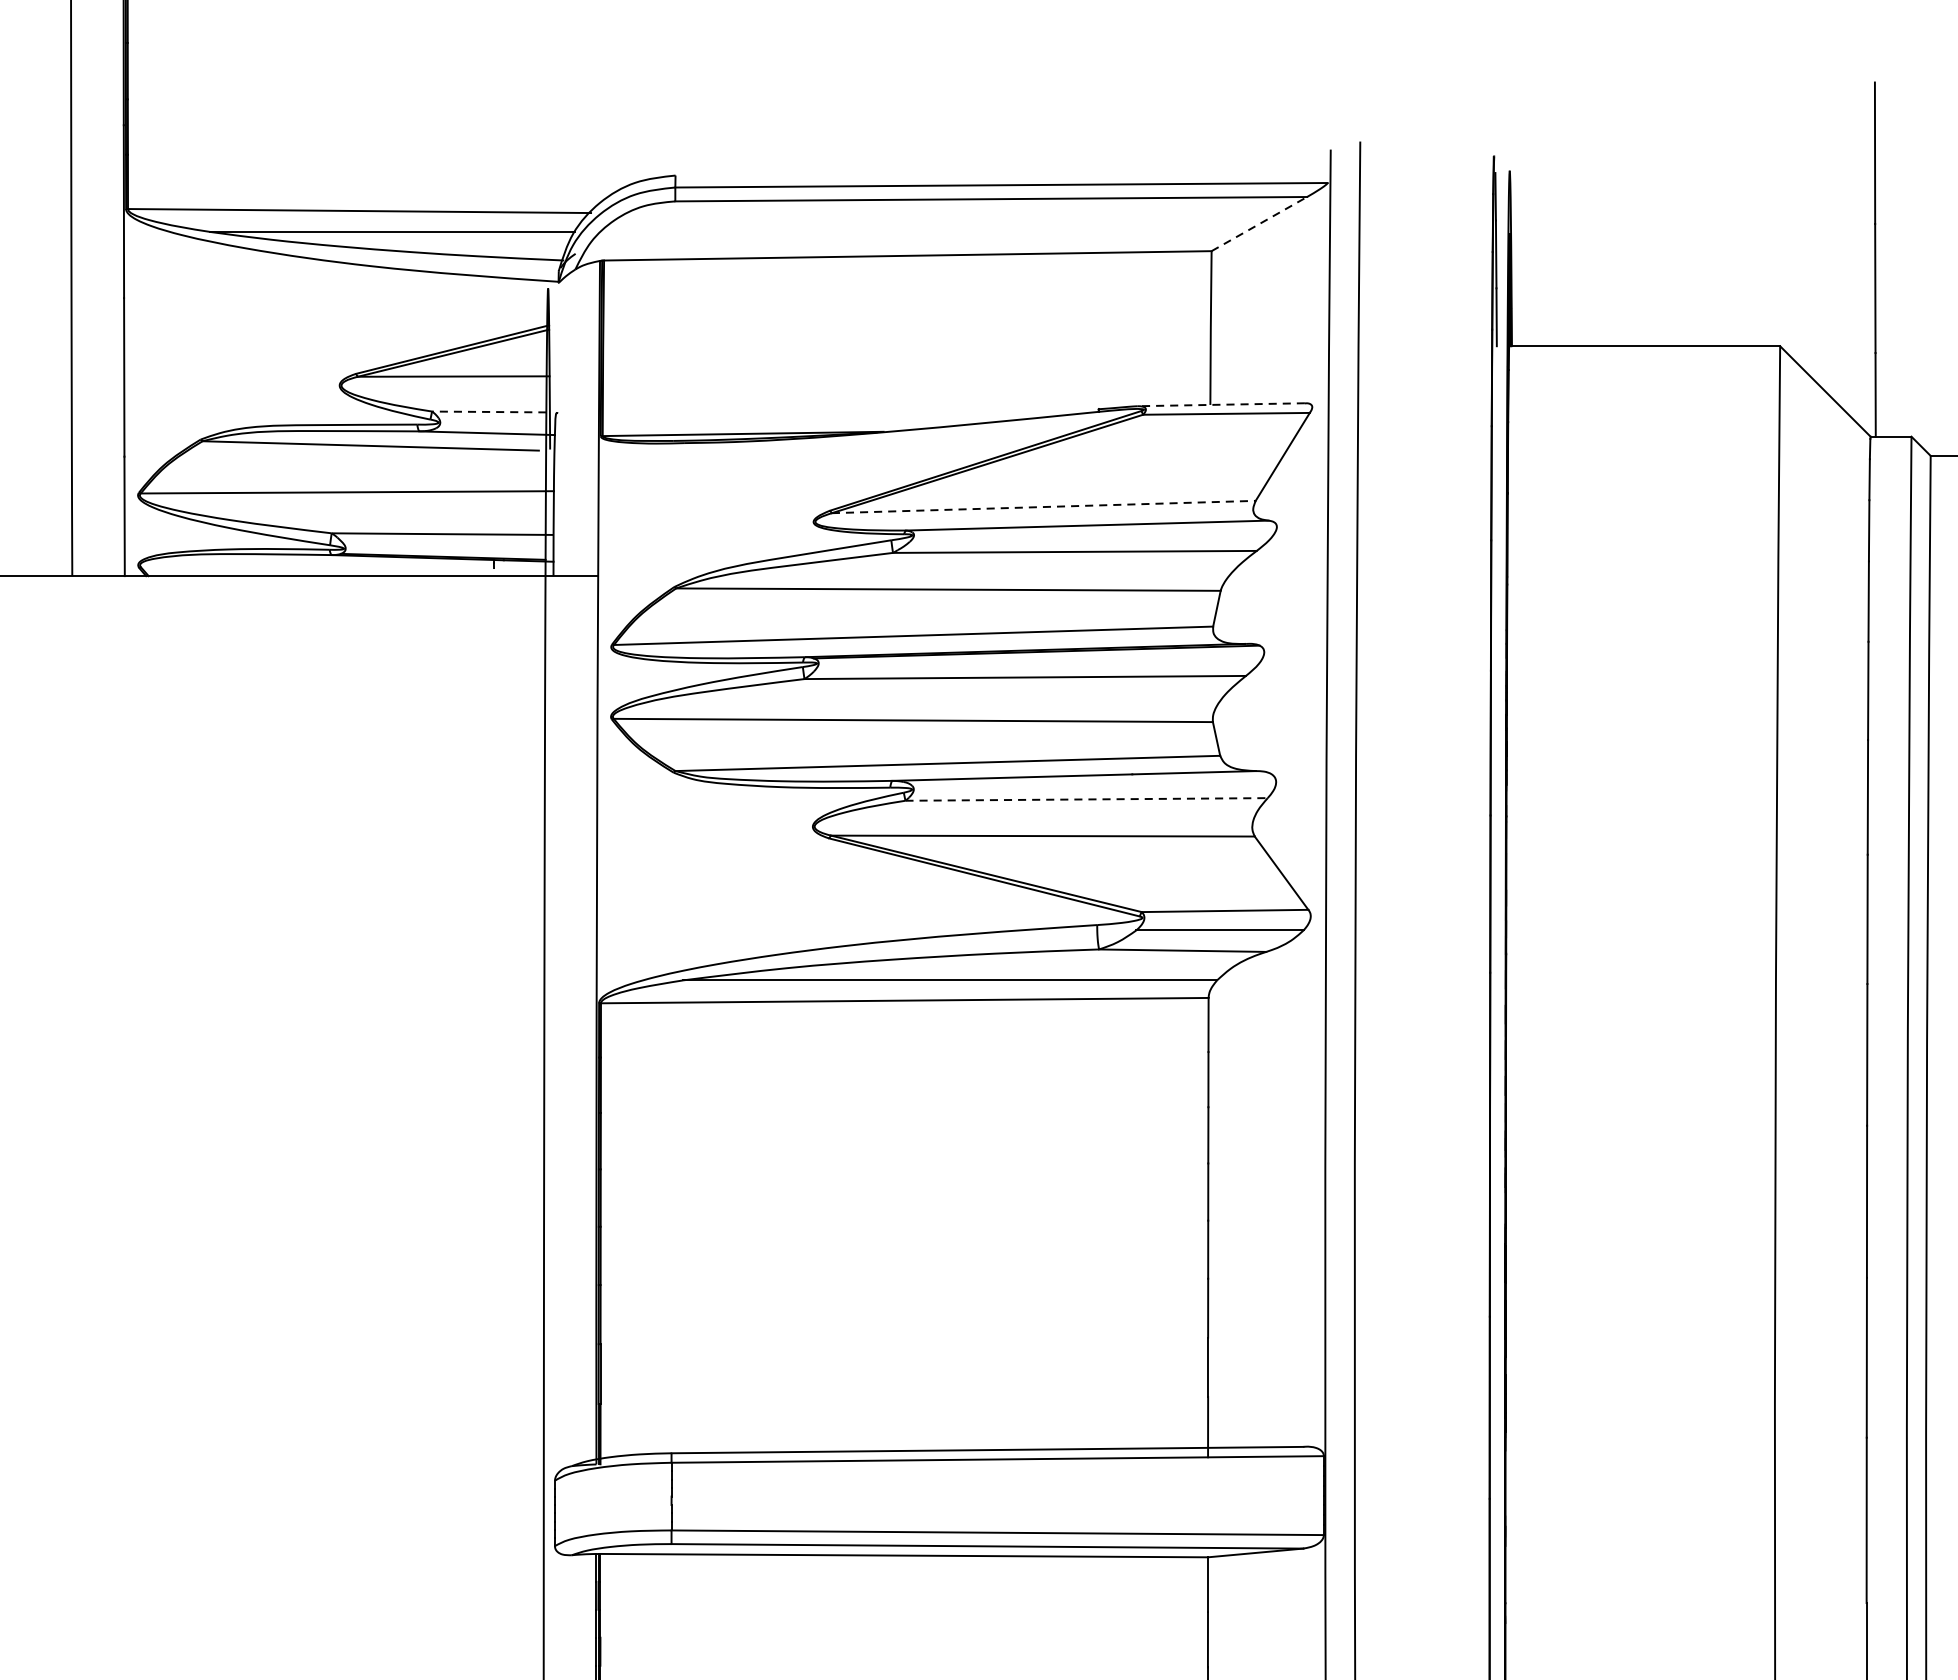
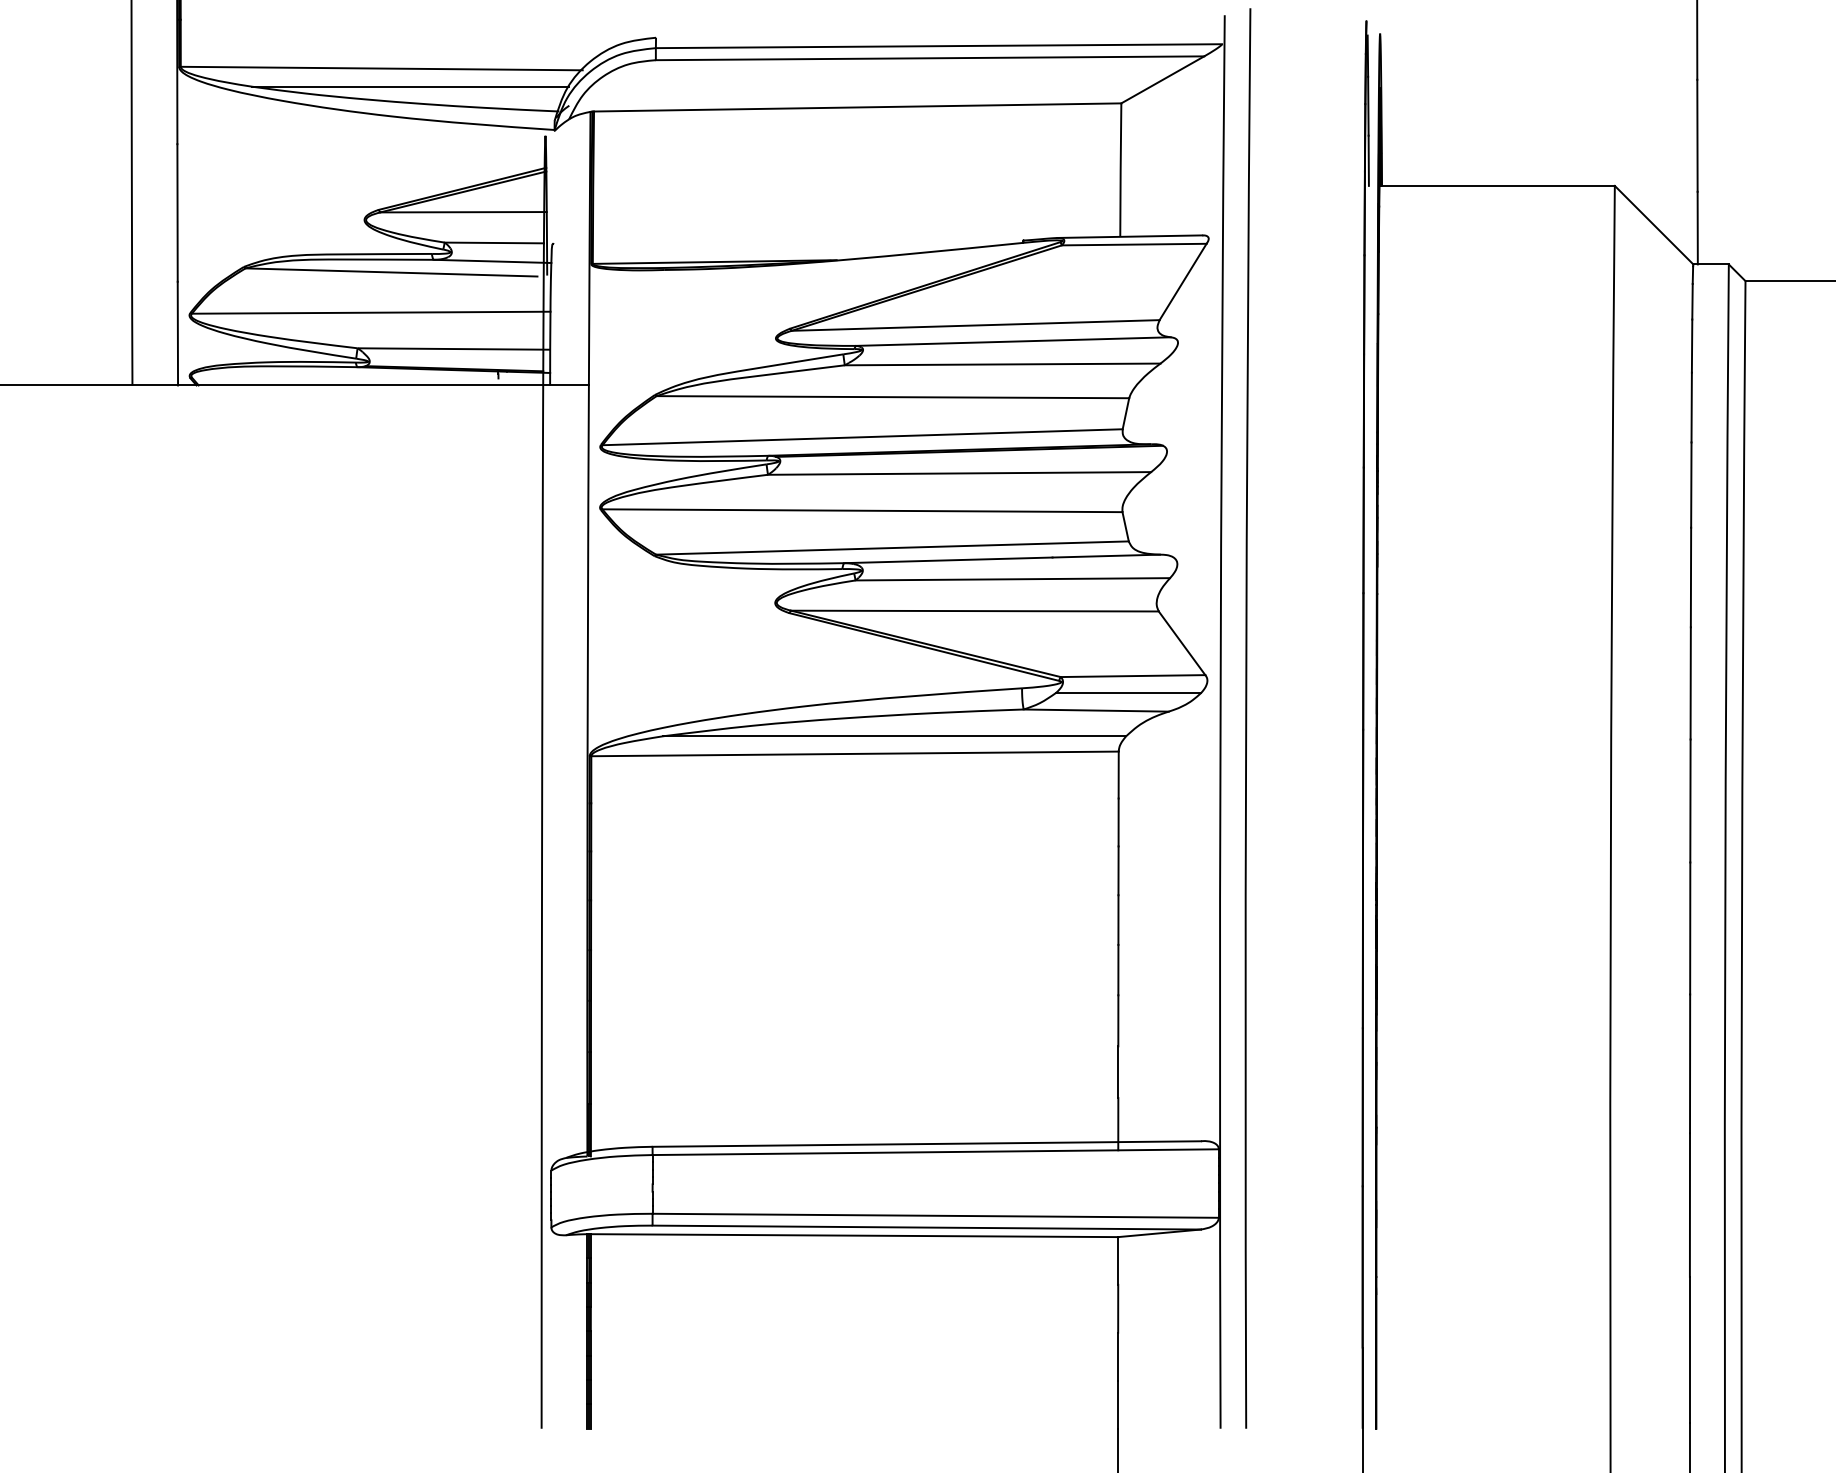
line: (1259, 223) -> (1162, 79), dashed -> solid
line: (1220, 404) -> (1129, 236), dashed -> solid
line: (489, 411) -> (494, 242), dashed -> solid
line: (1044, 507) -> (976, 325), dashed -> solid
line: (1087, 799) -> (1013, 579), dashed -> solid

